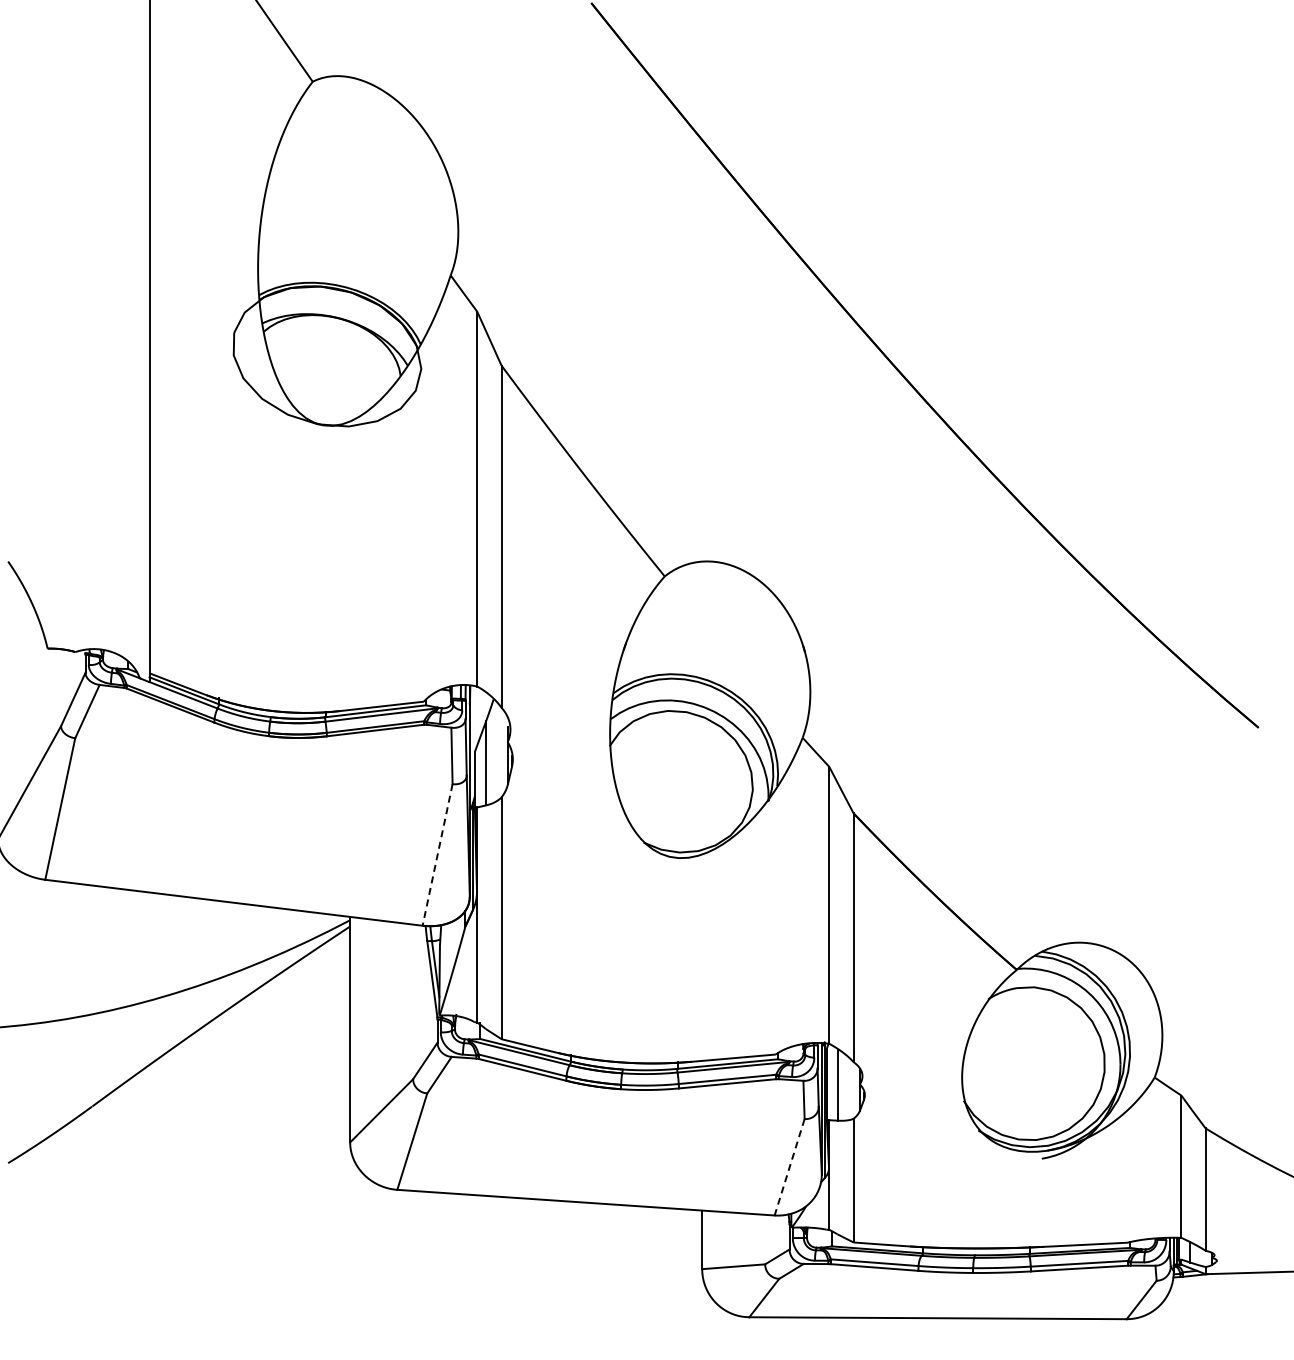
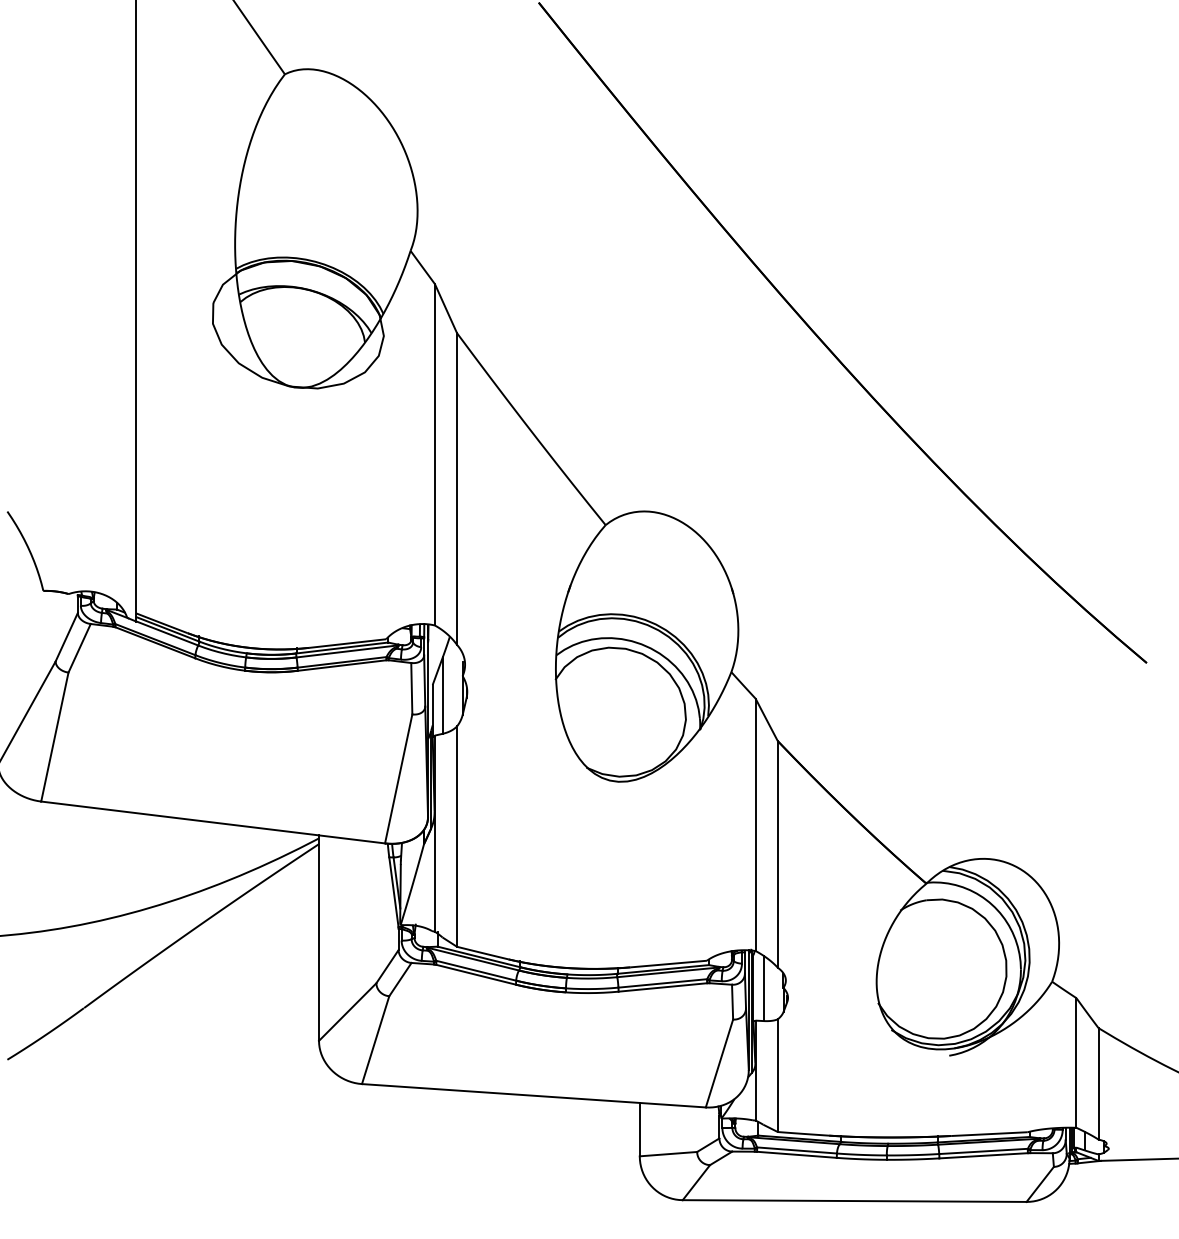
line: (437, 855) -> (398, 779), dashed -> solid
line: (789, 1167) -> (719, 1063), dashed -> solid

